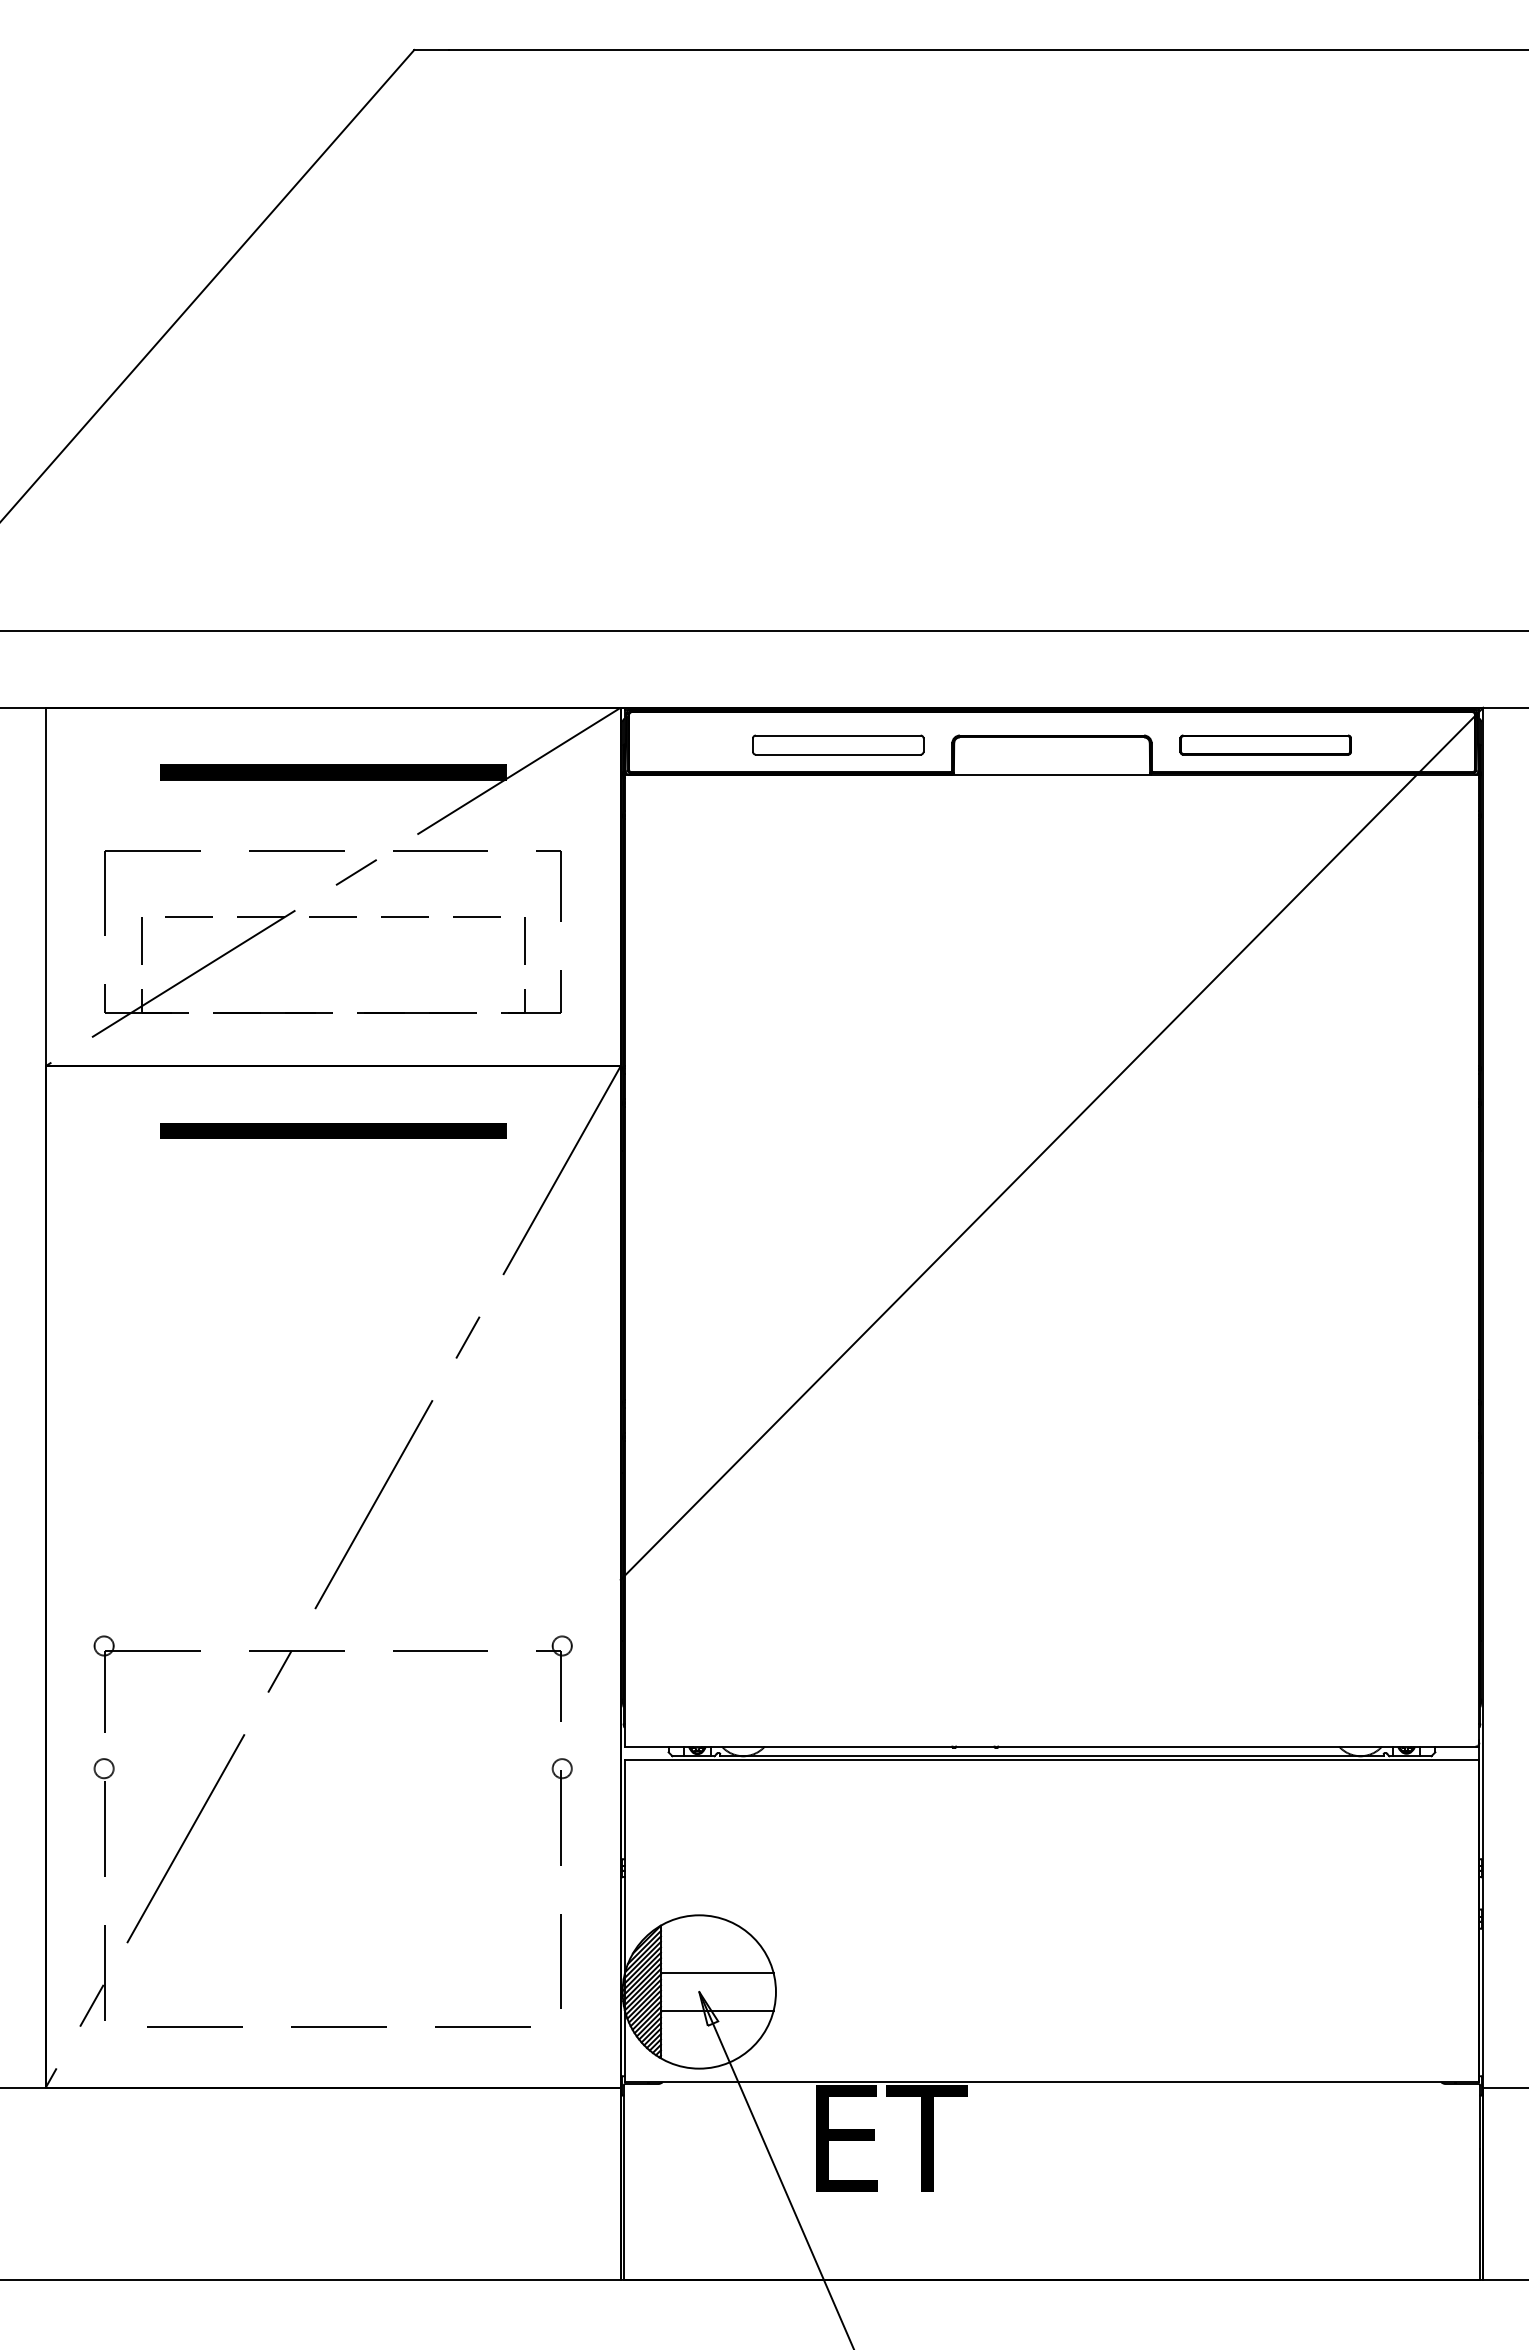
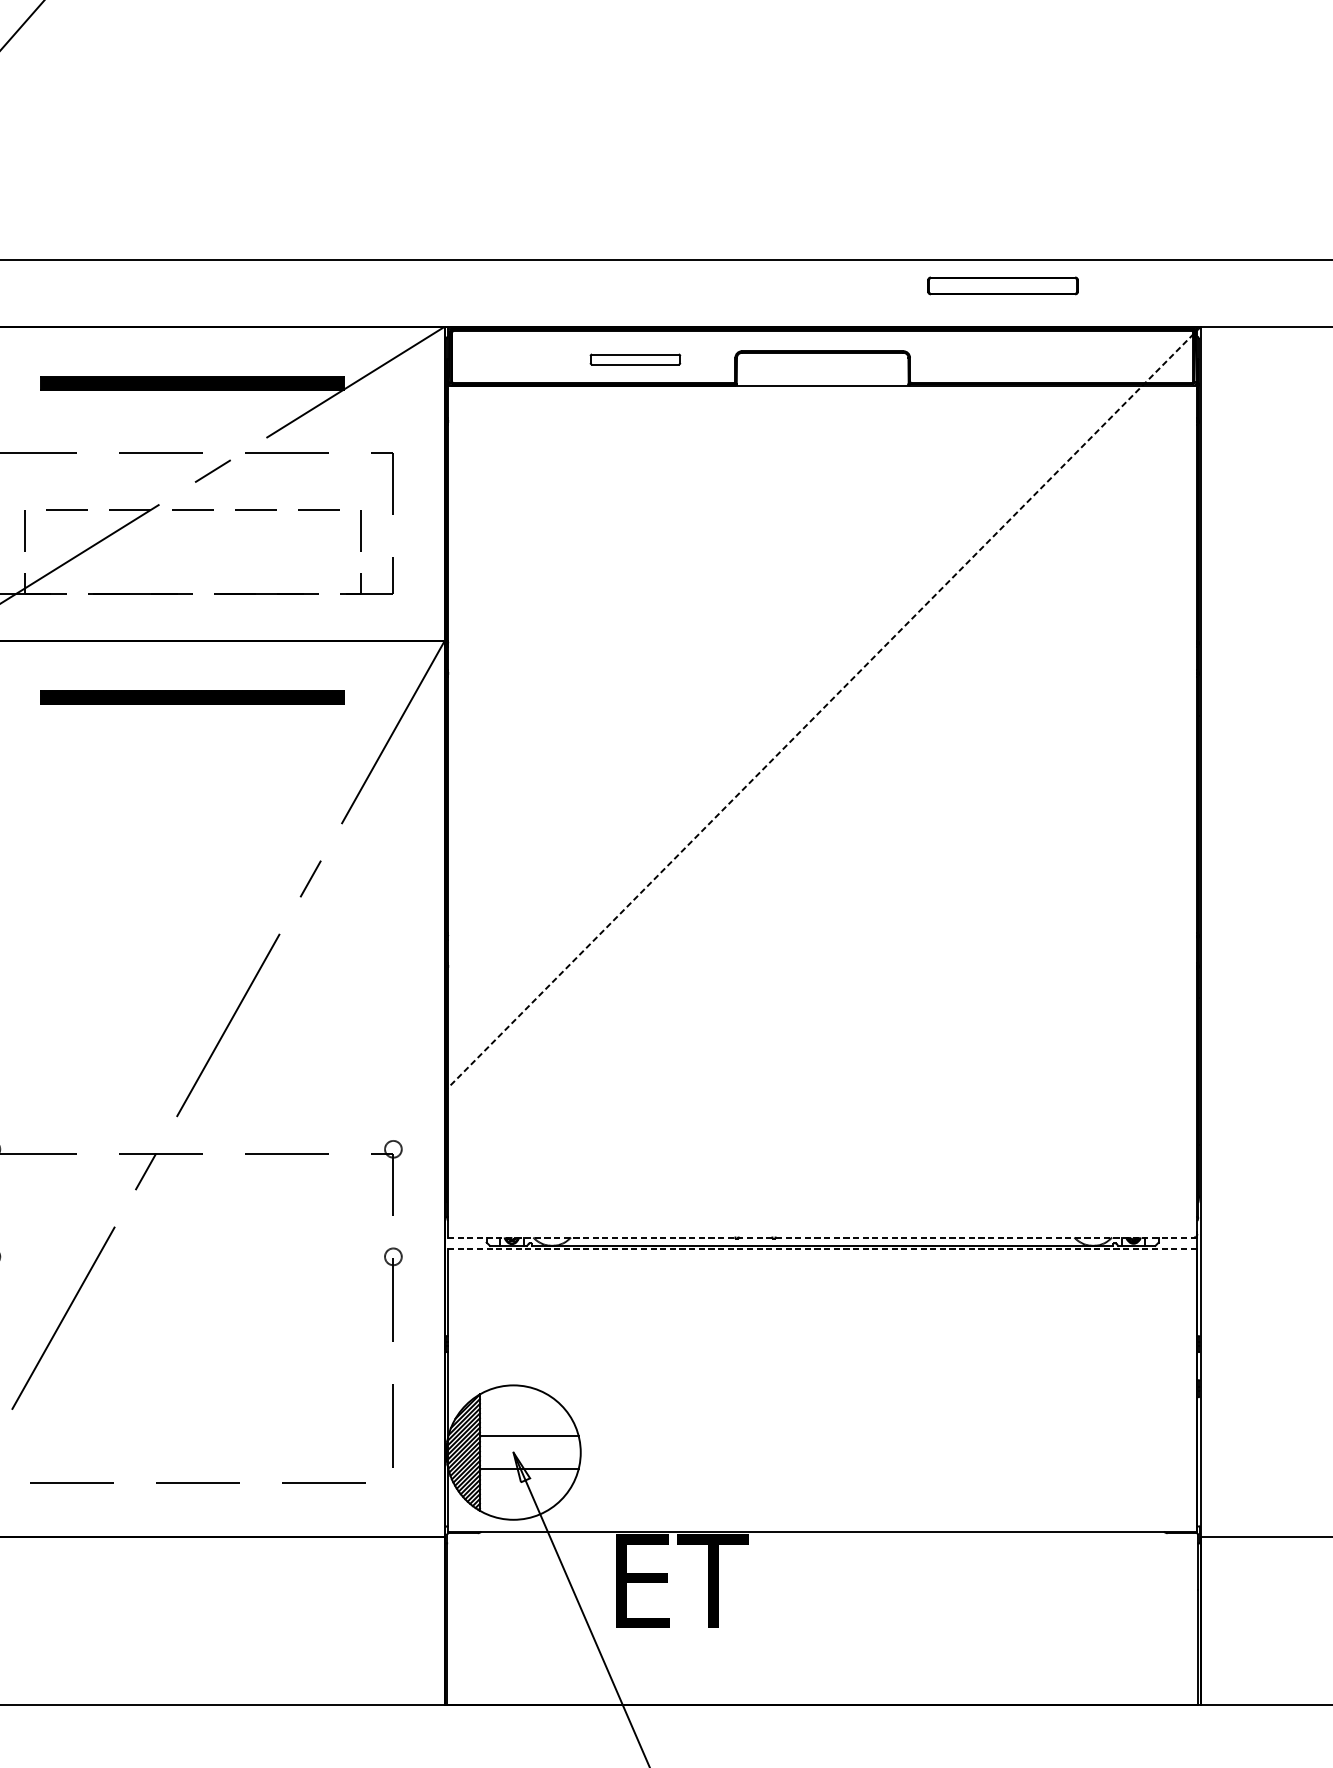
part: (838, 744) -> (635, 359), size x0.6
part: (1265, 744) -> (1002, 285), moved
line: (1051, 1144) -> (822, 709), solid -> dashed
line: (1052, 1746) -> (823, 1237), solid -> dashed
line: (1052, 1760) -> (823, 1249), solid -> dashed

